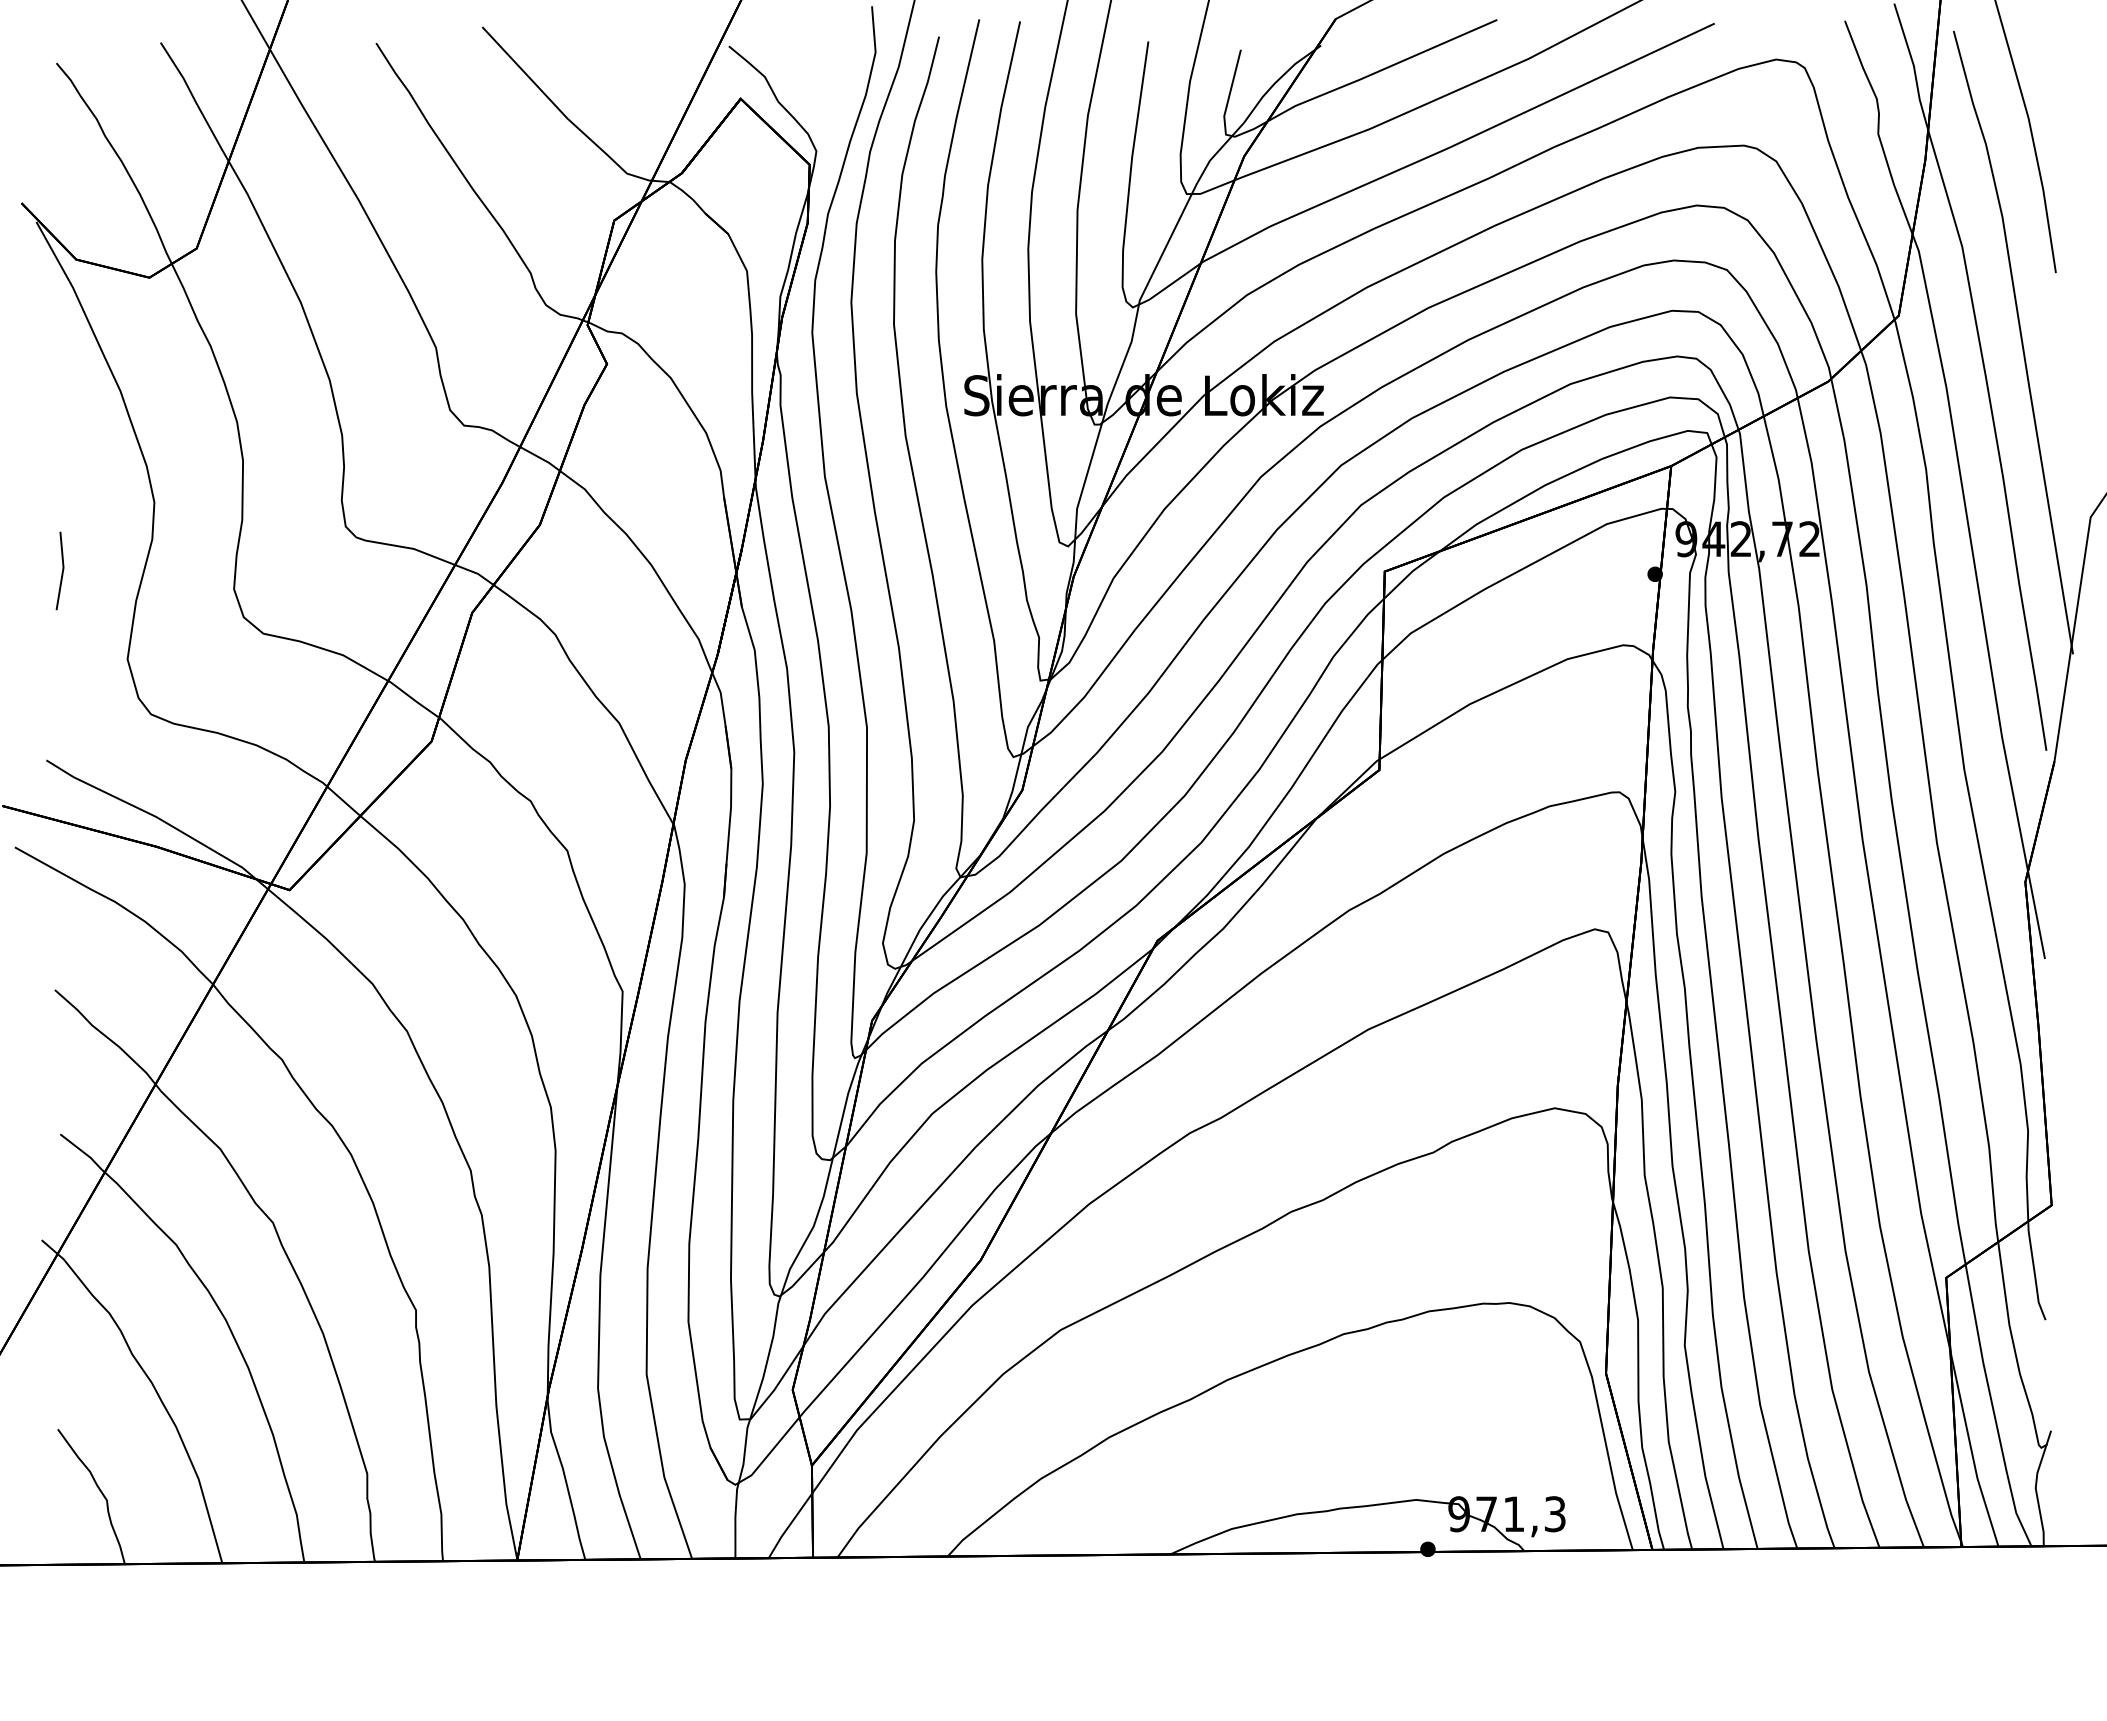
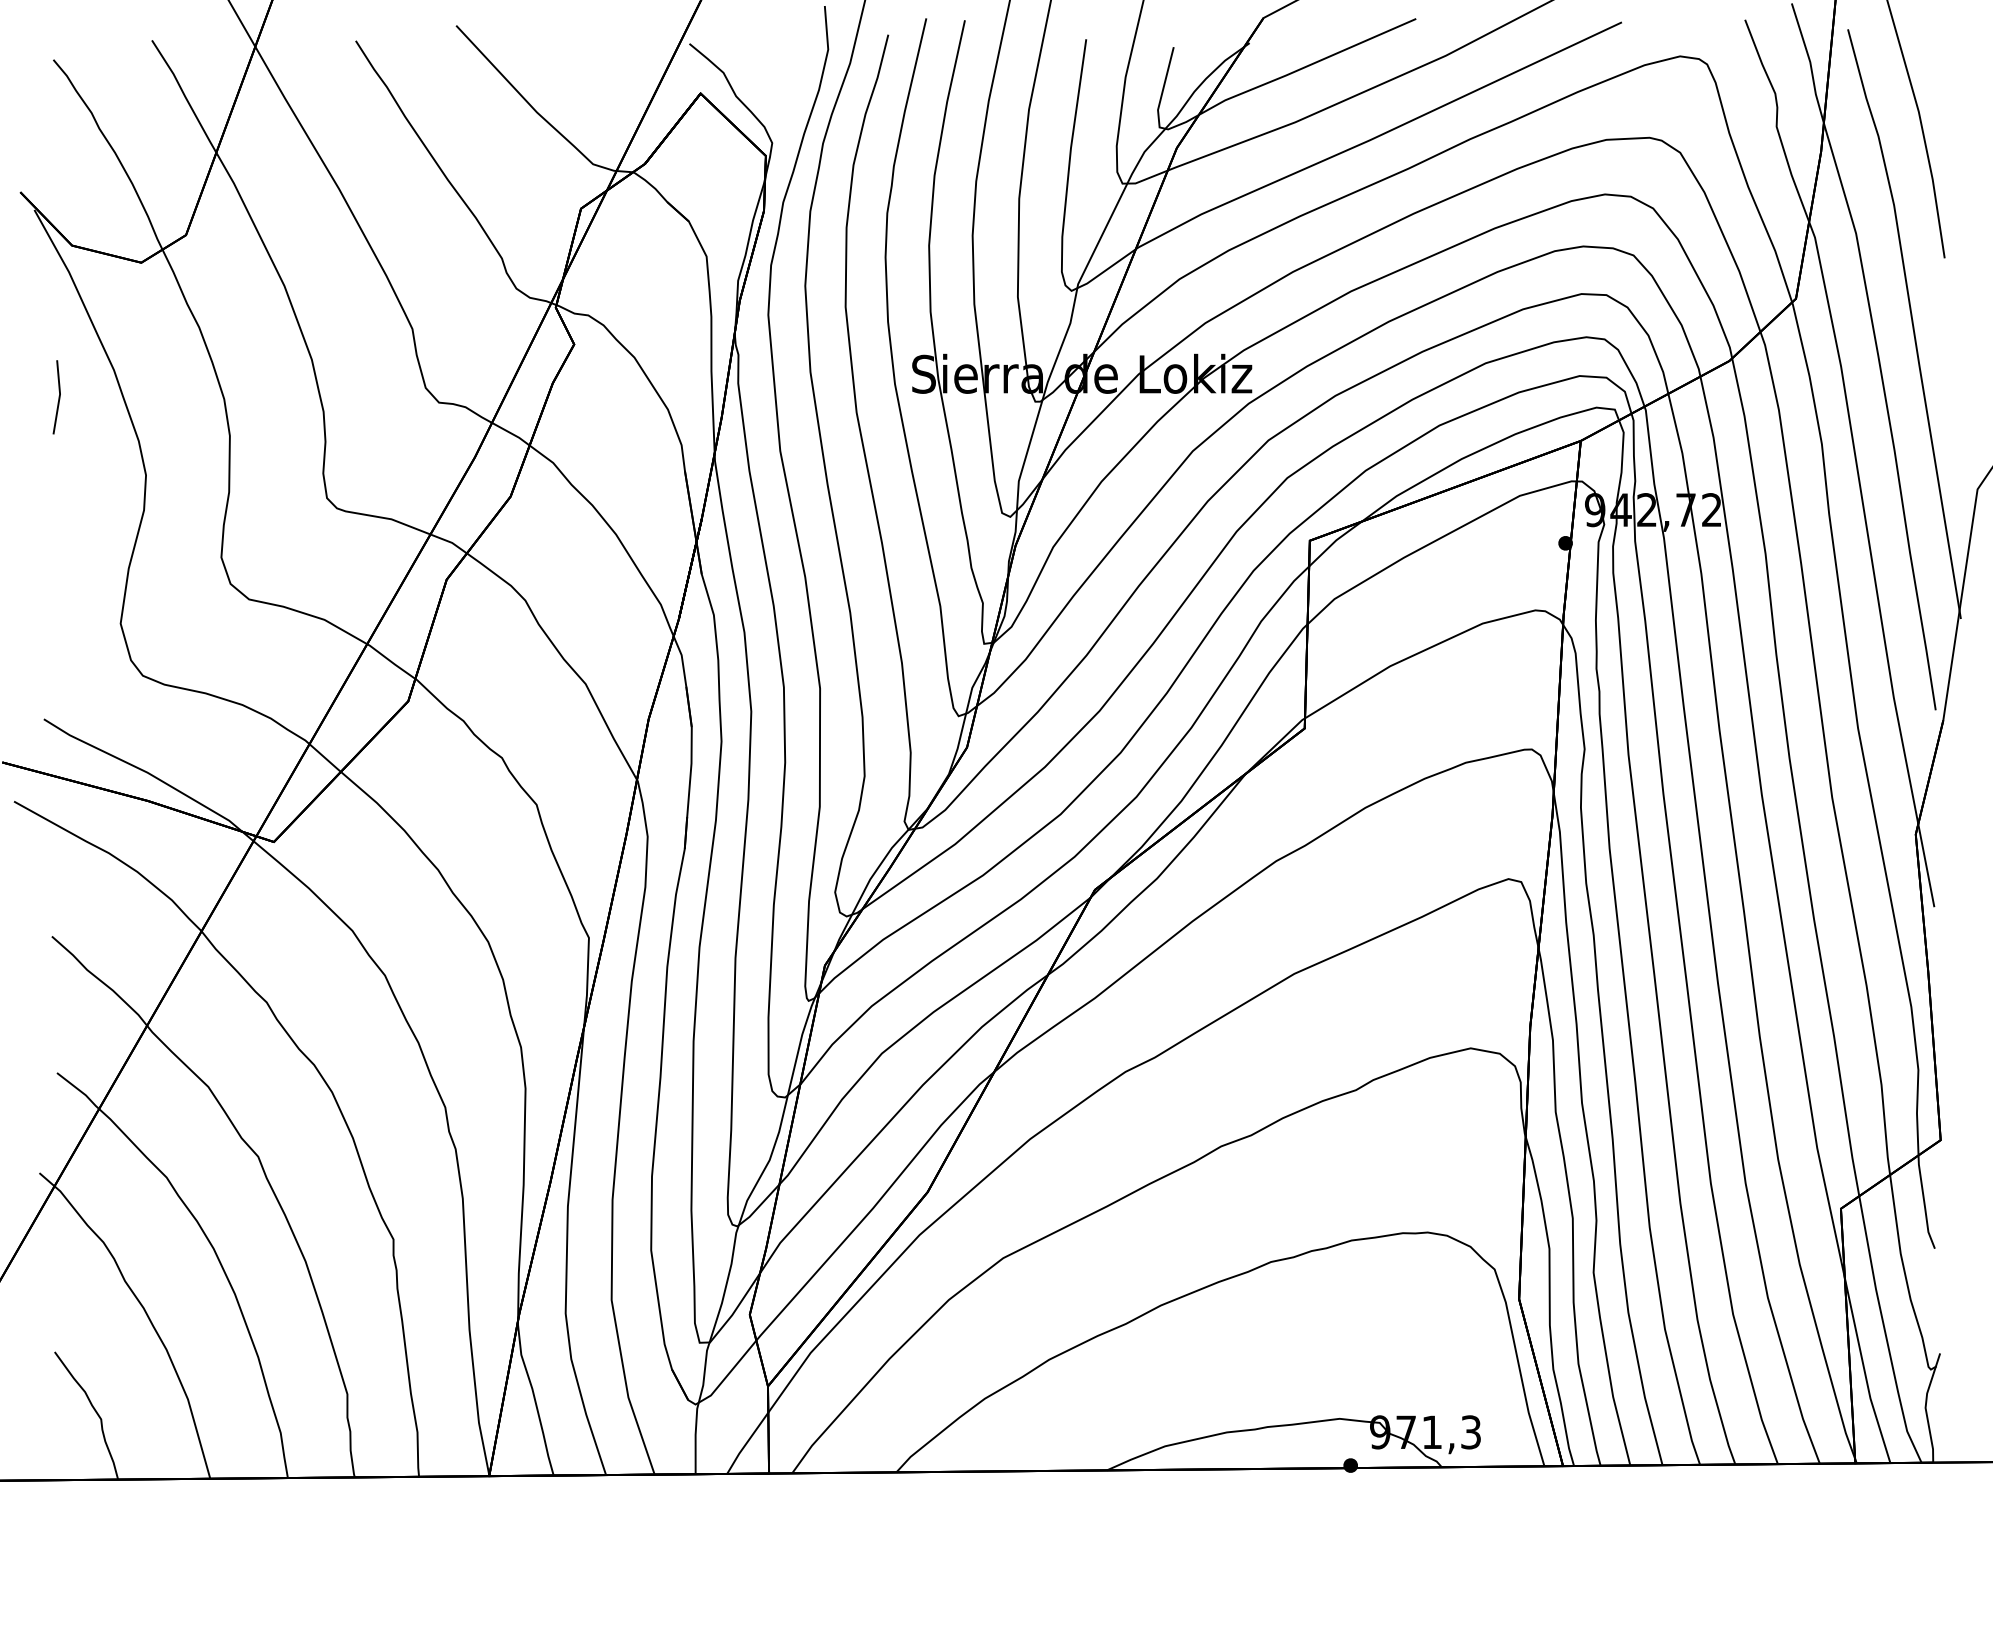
line: (61, 572) -> (58, 398), moved

